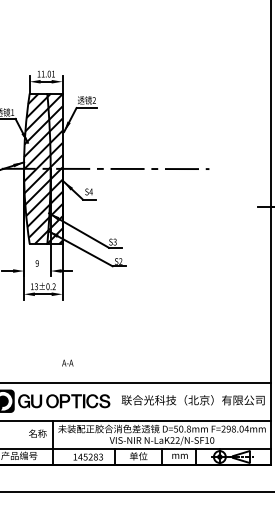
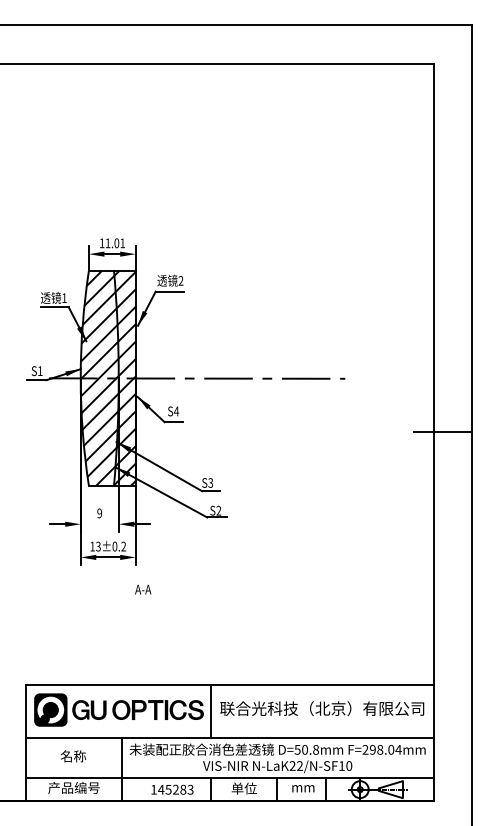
text: (68, 363) -> (143, 589), moved
line: (115, 401) -> (211, 710), added
text: (37, 433) -> (73, 756), moved

